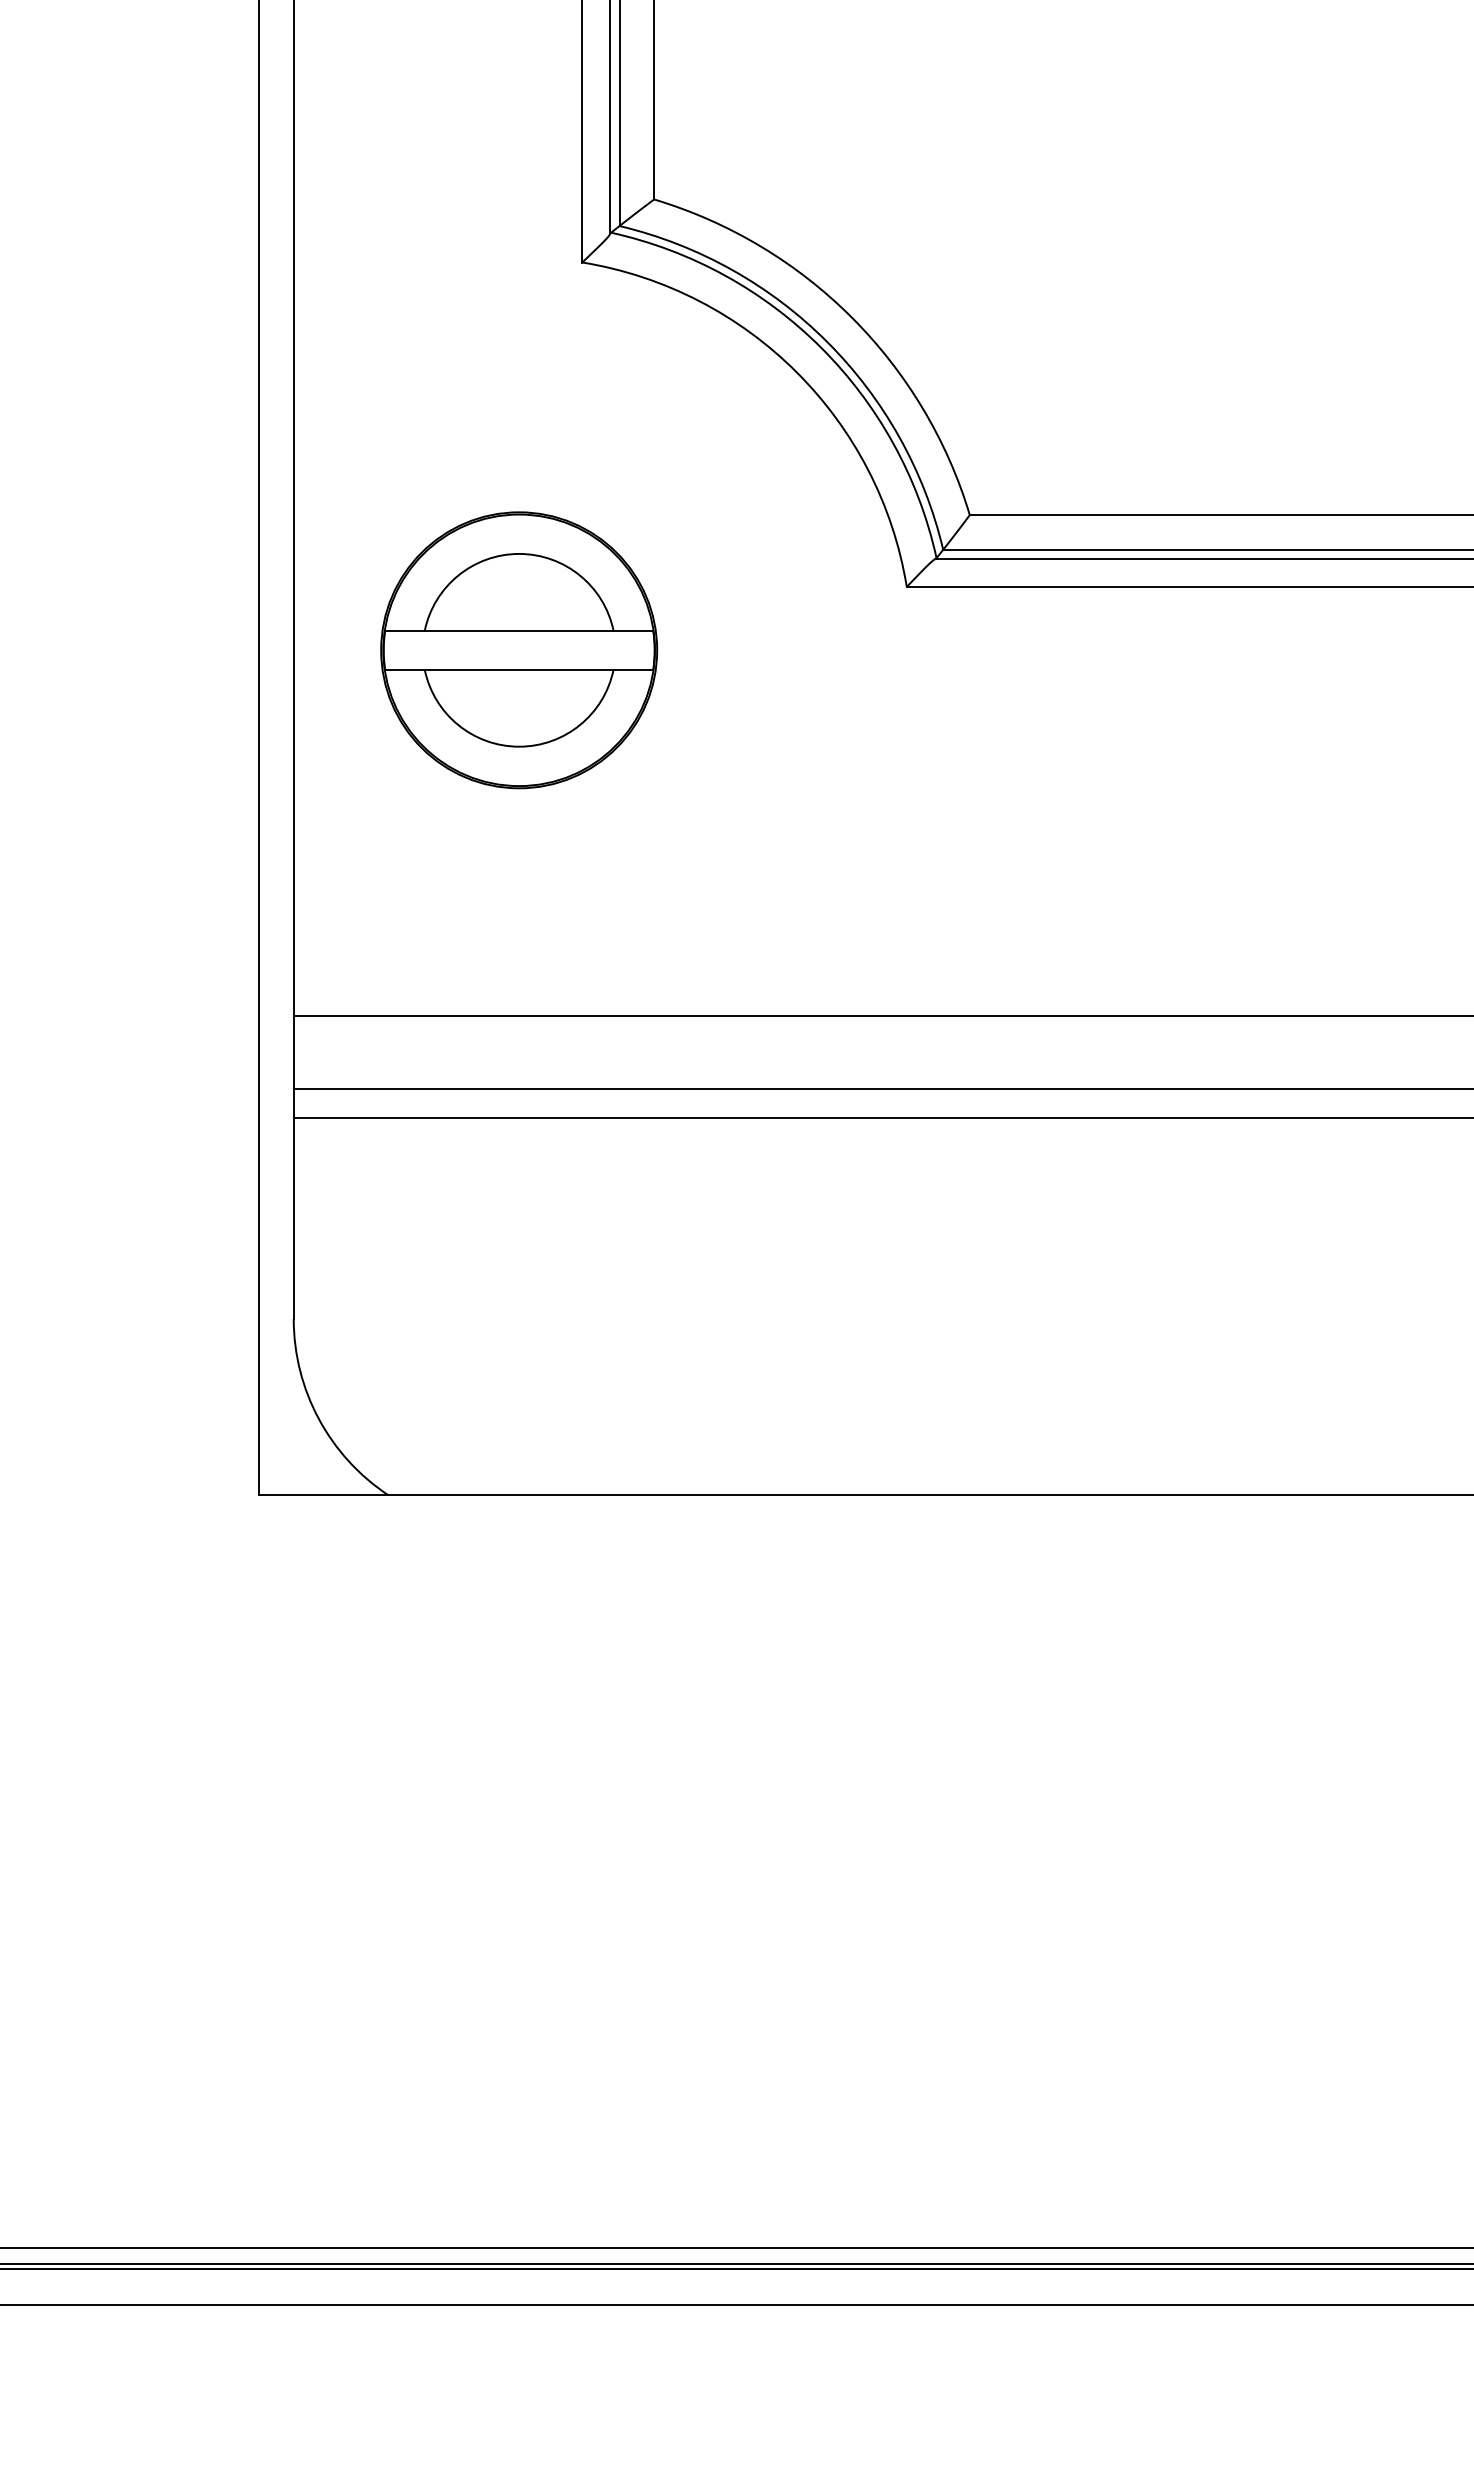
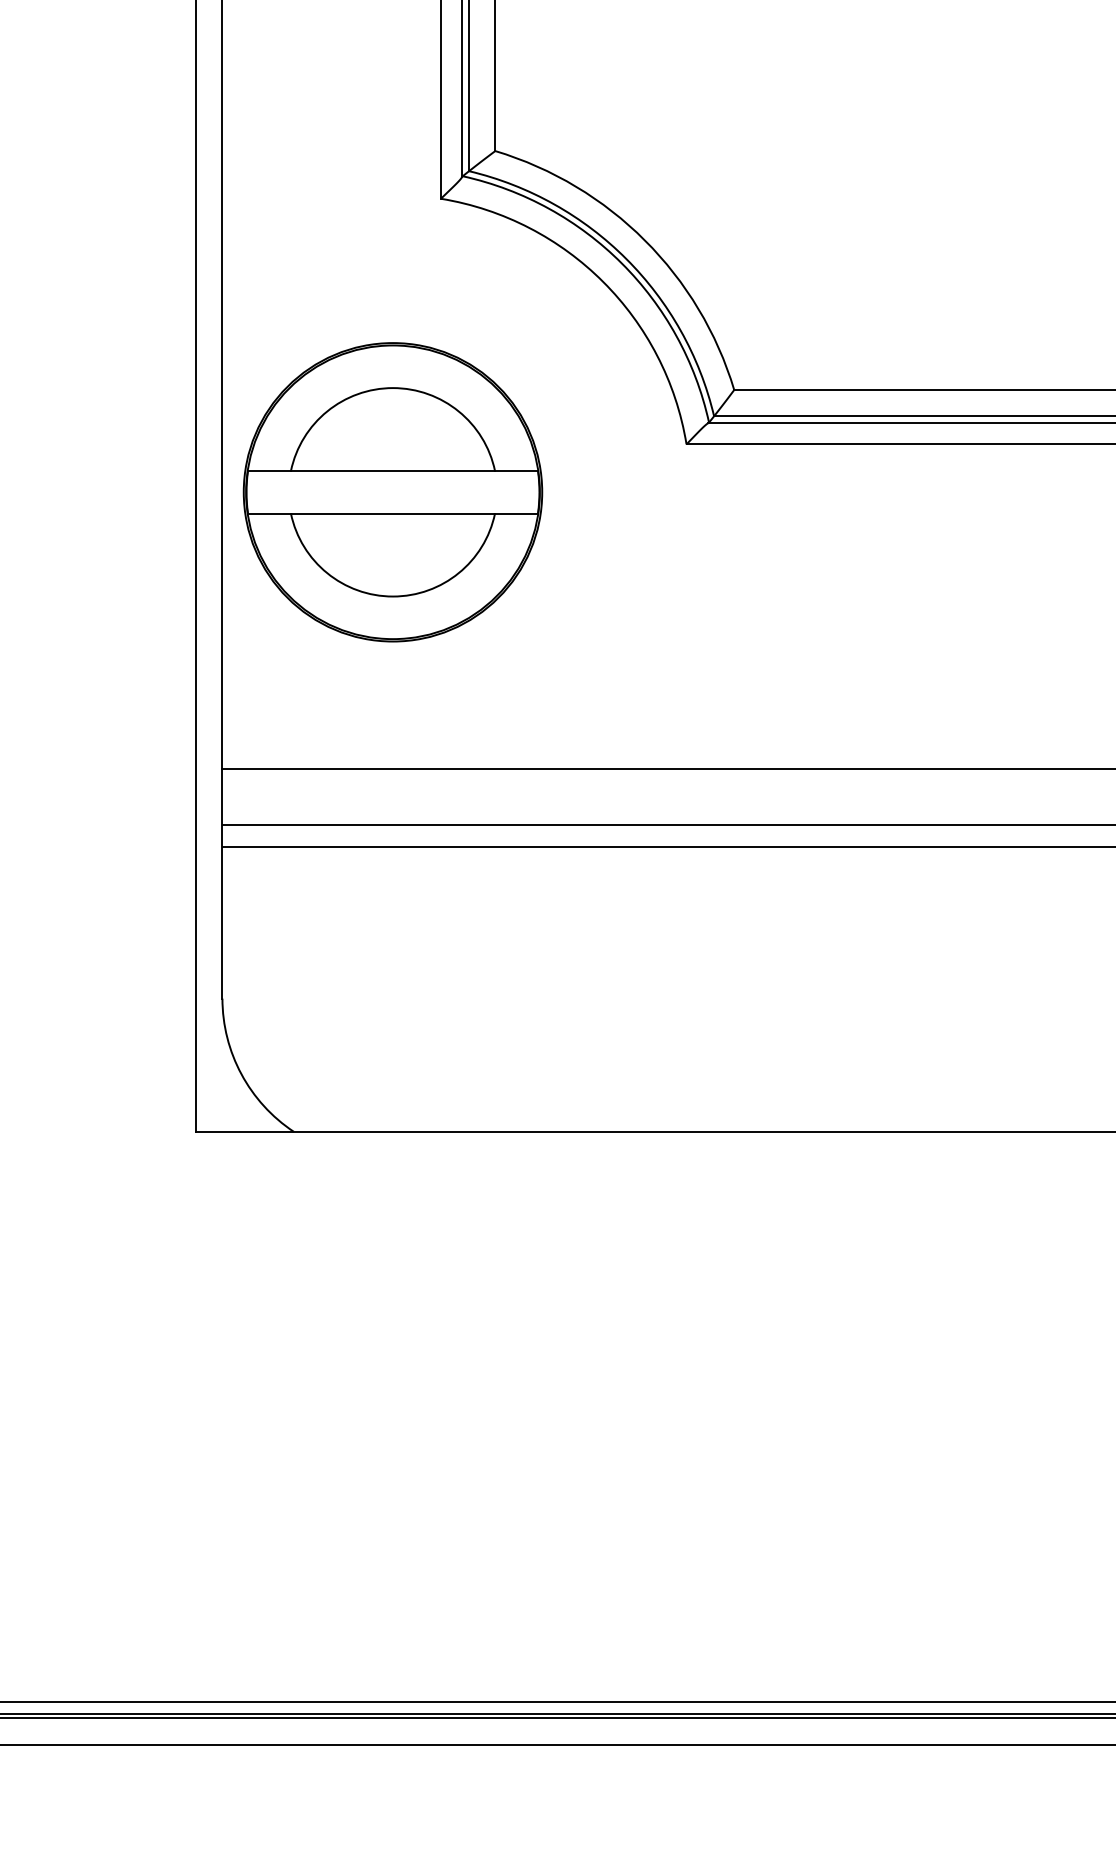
part: (519, 650) -> (393, 492), size x1.43

